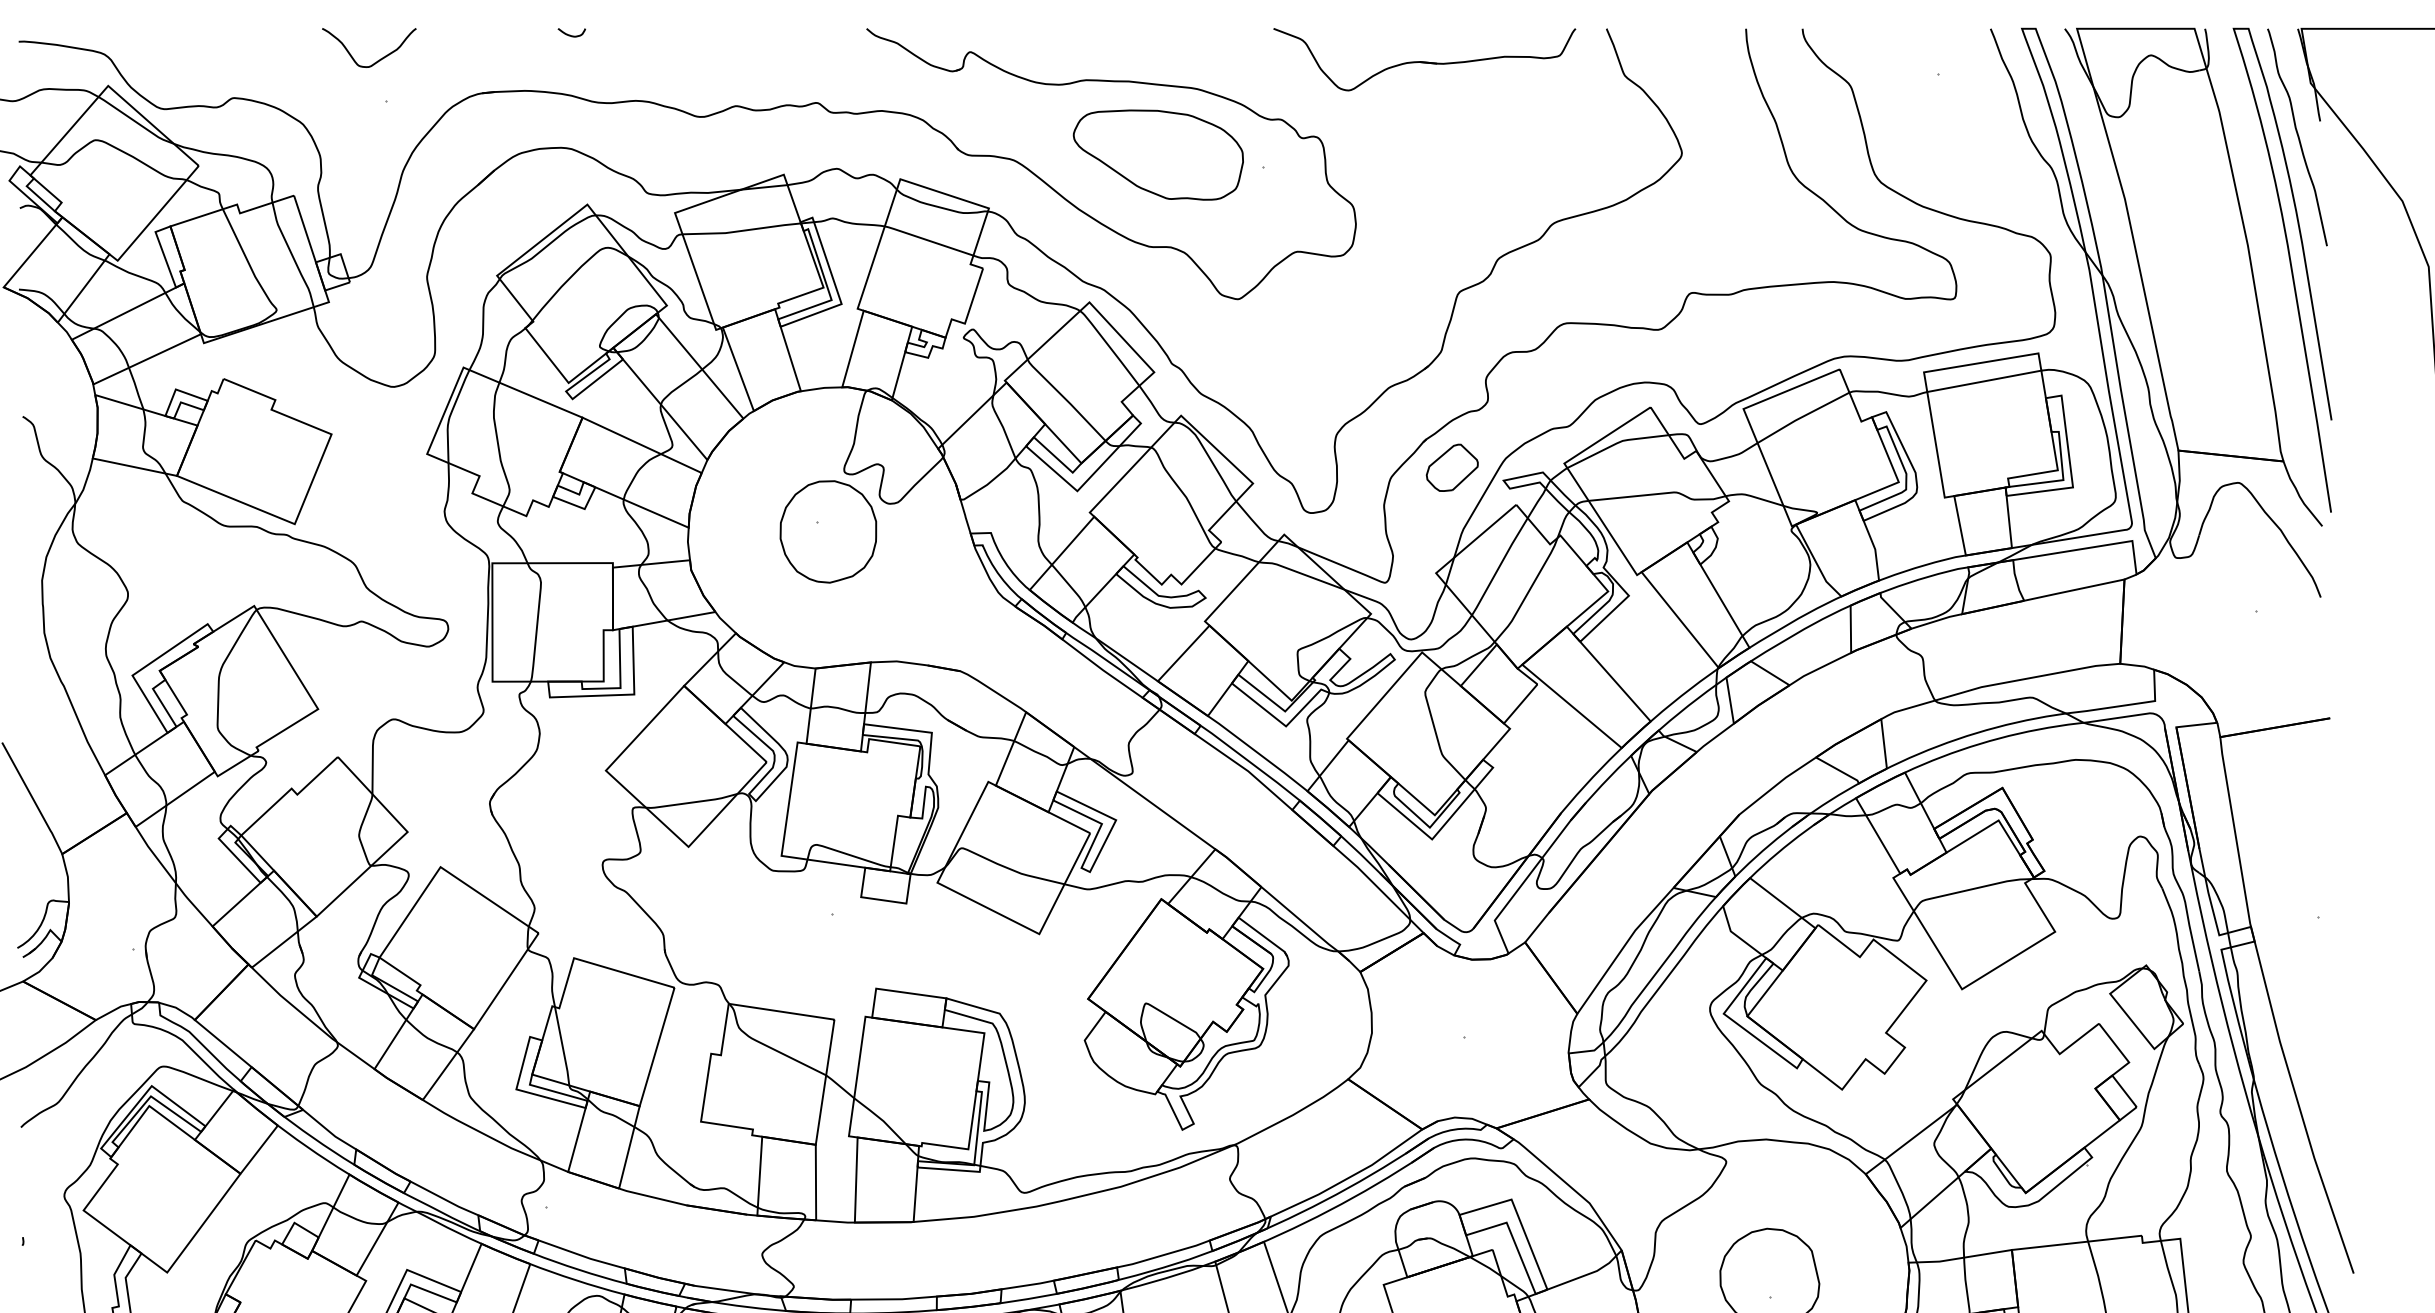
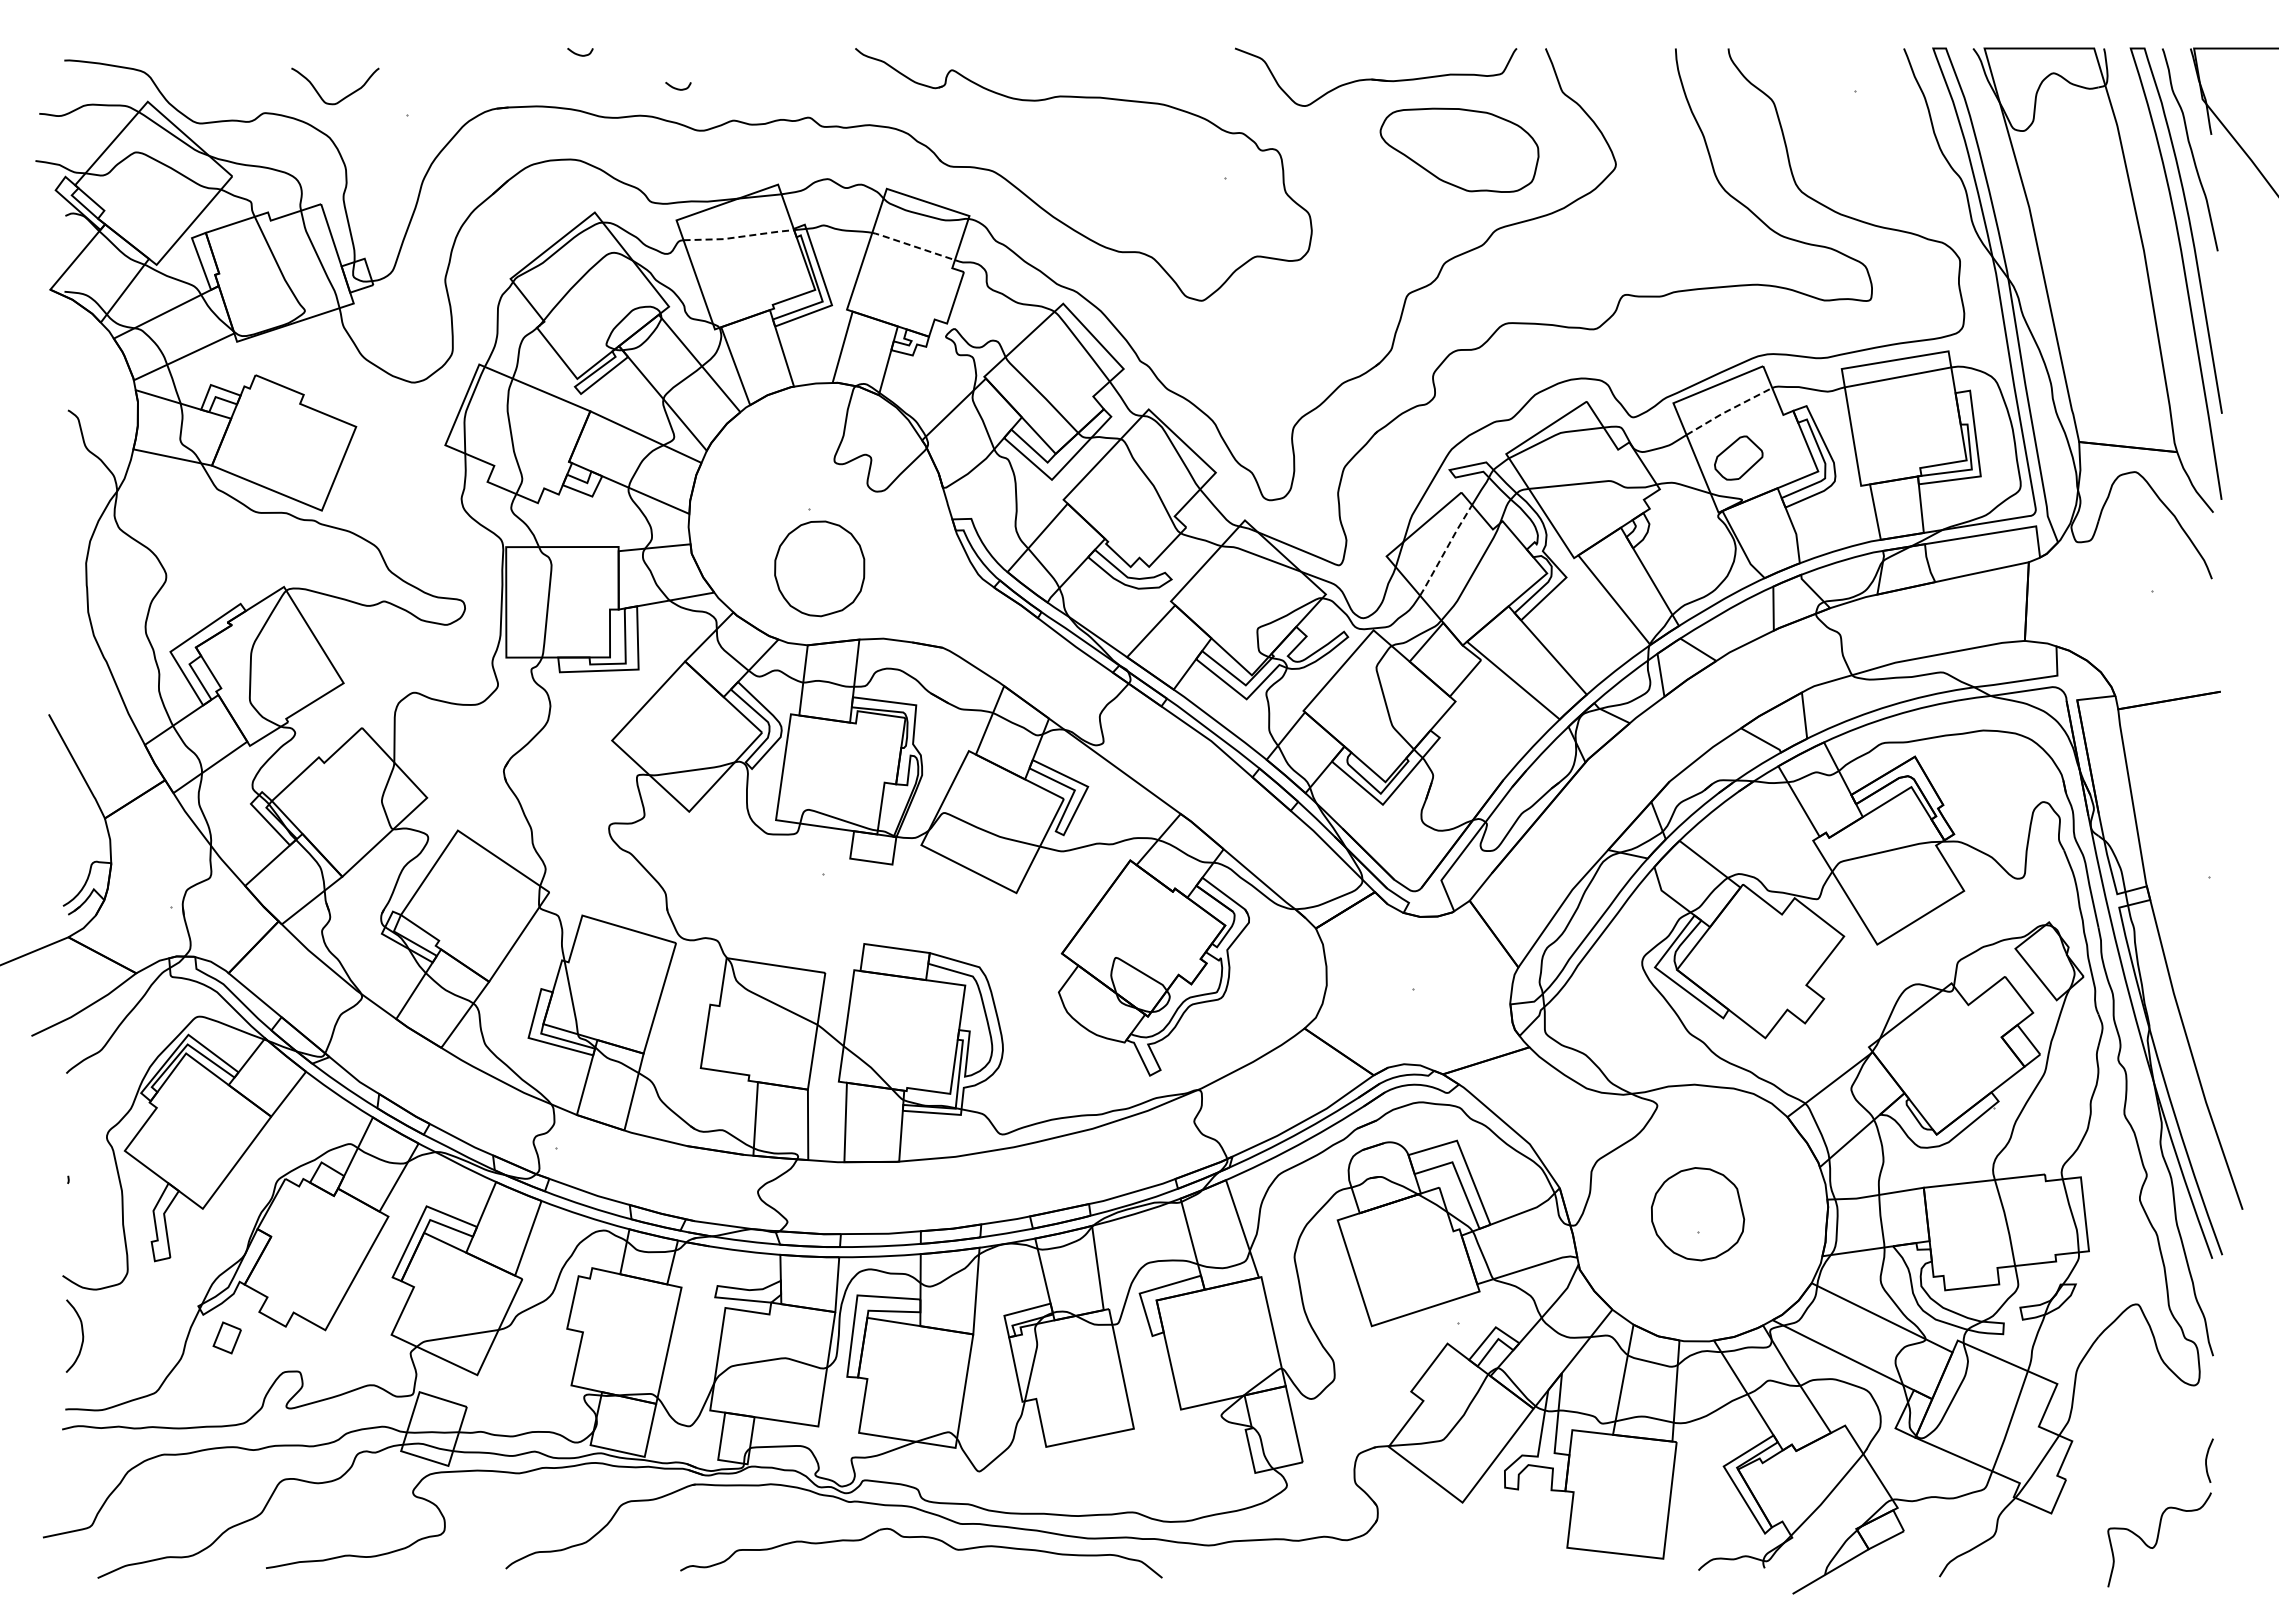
curve: (378, 59) -> (343, 97), moved
curve: (674, 70) -> (676, 87), added
part: (1158, 154) -> (1459, 149), moved
line: (742, 231) -> (739, 237), solid -> dashed
line: (927, 239) -> (912, 245), solid -> dashed
line: (1802, 416) -> (1728, 410), solid -> dashed
part: (1452, 467) -> (1738, 457), moved
part: (828, 531) -> (819, 568), moved
line: (1500, 565) -> (1446, 549), solid -> dashed

